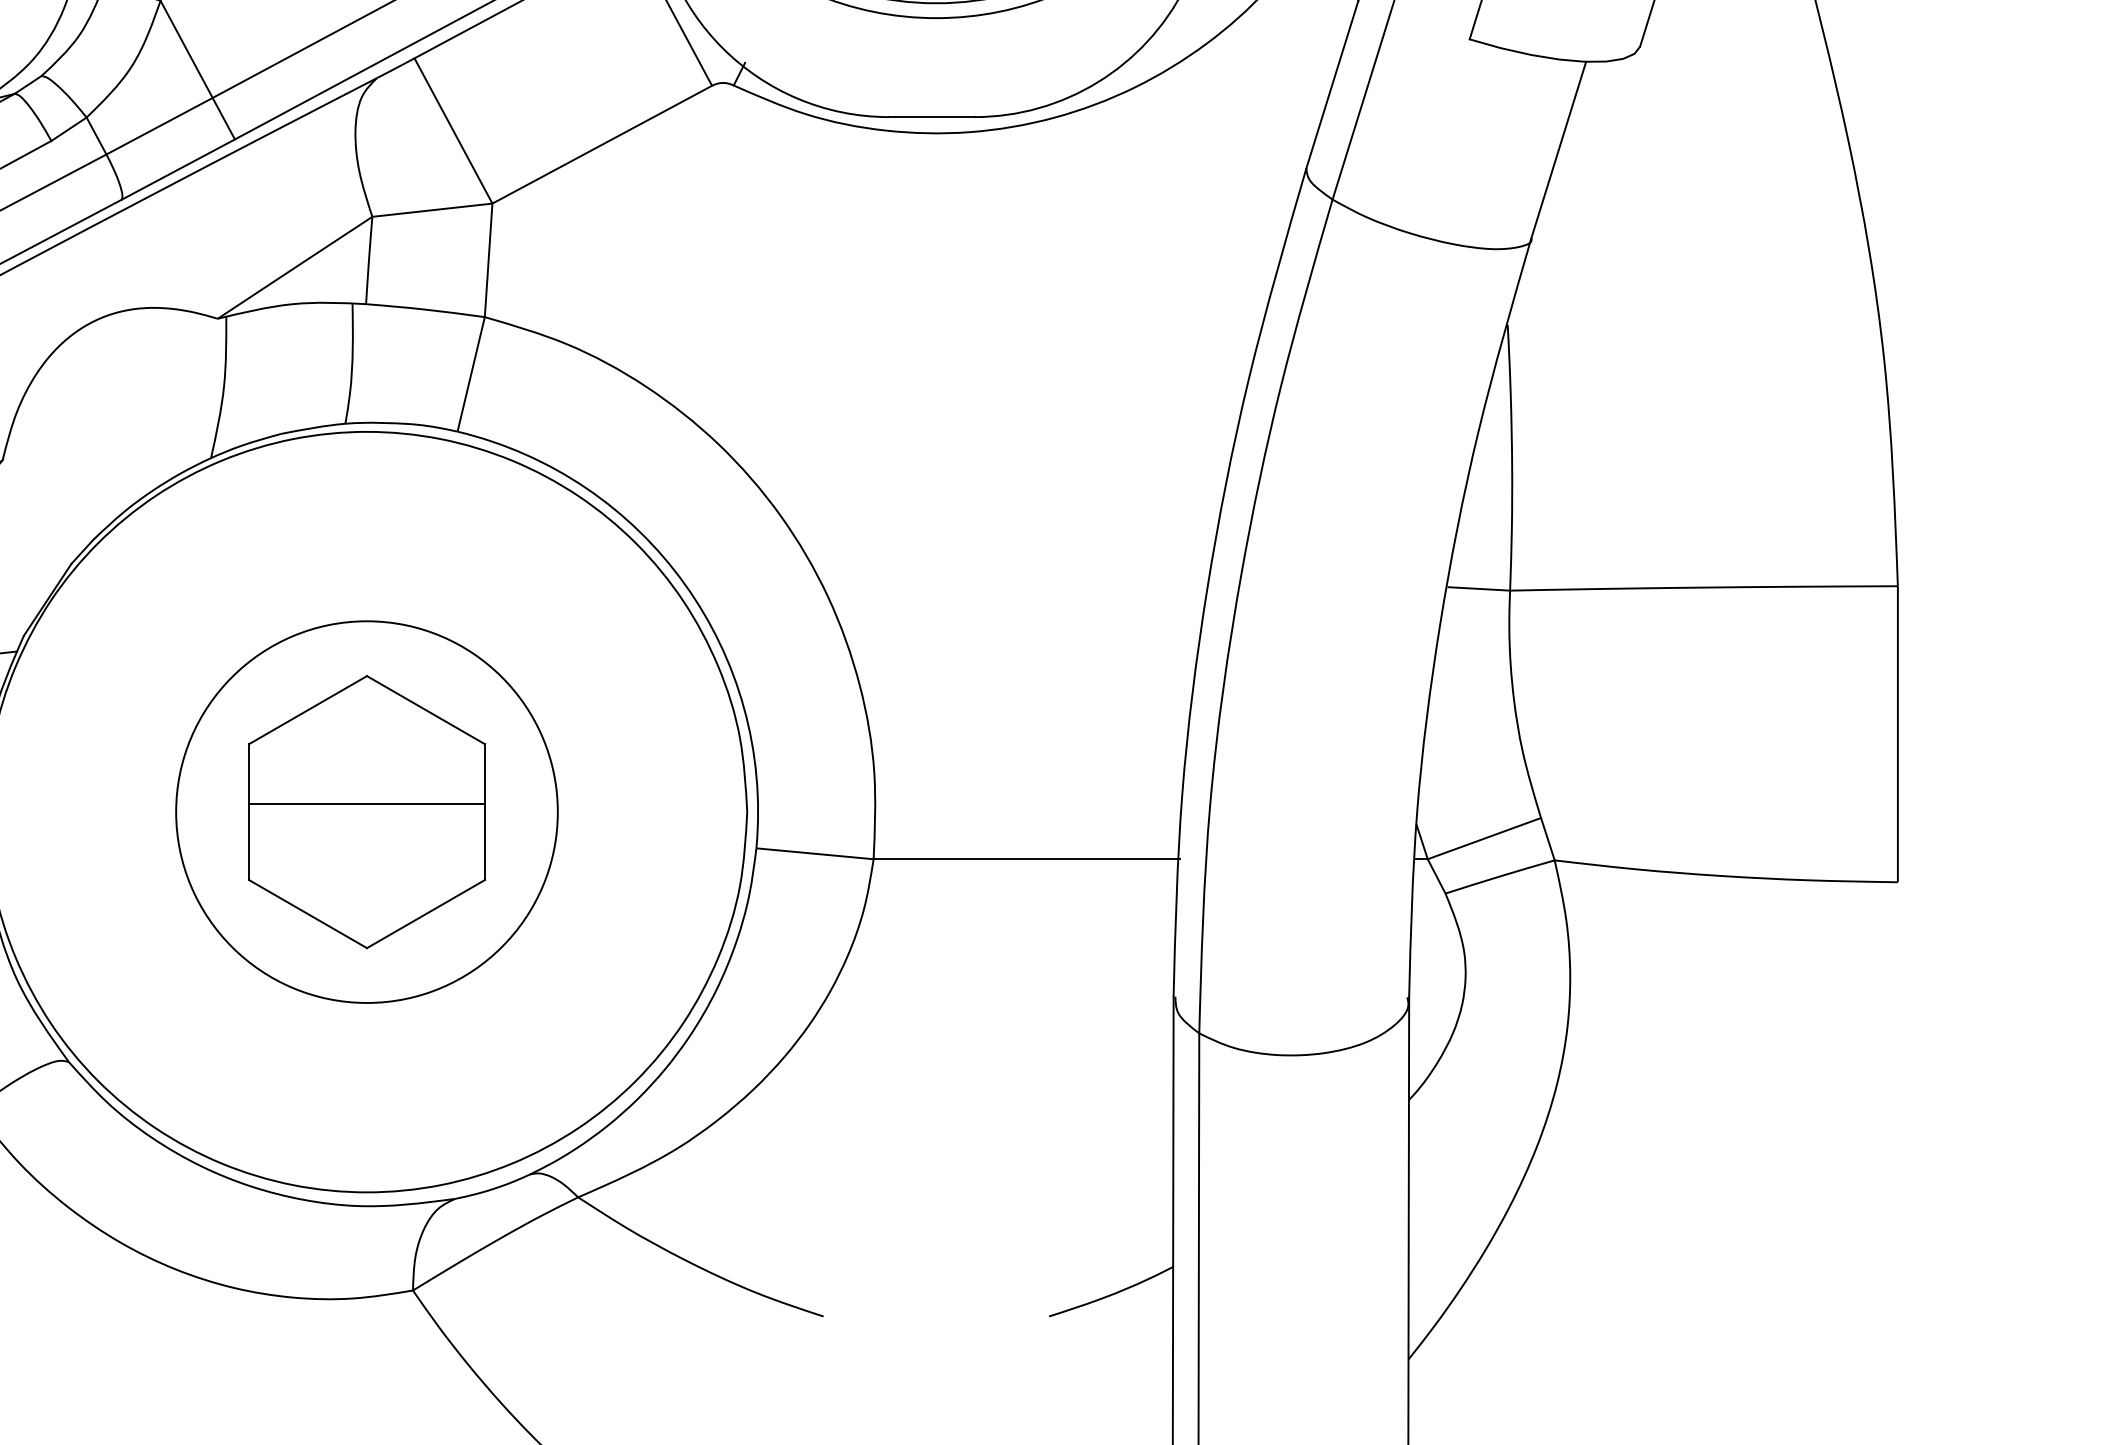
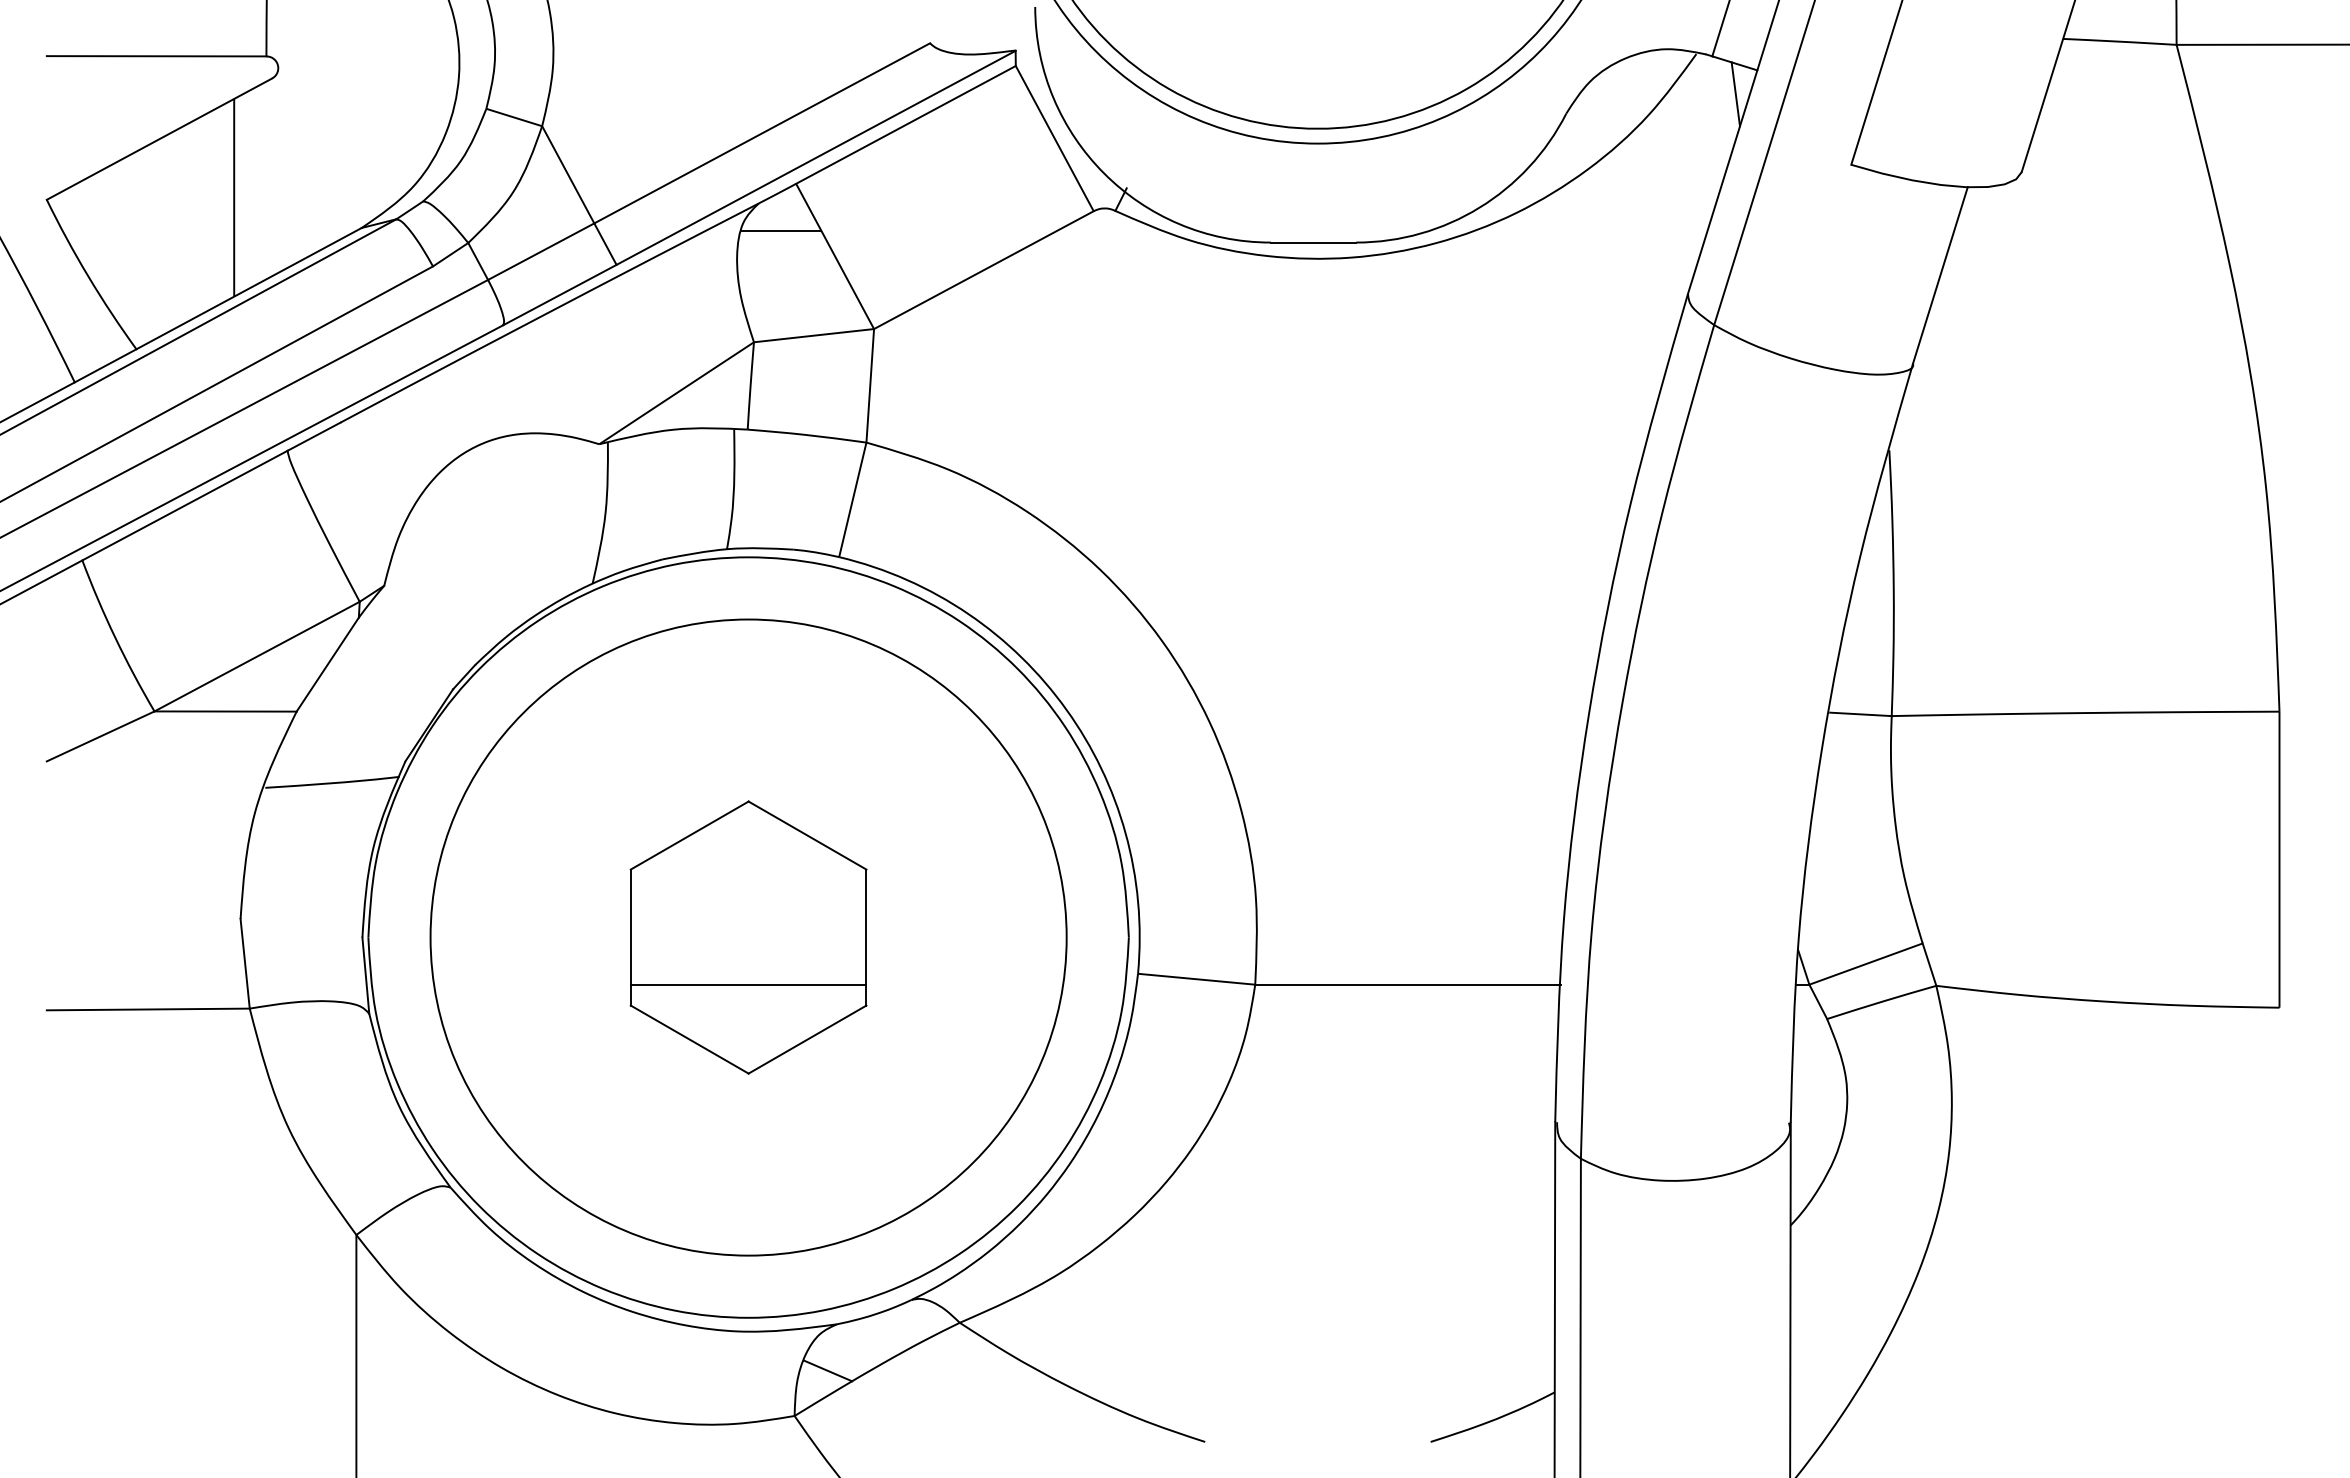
line: (399, 105) -> (781, 230), added
line: (366, 804) -> (748, 984), moved
circle: (366, 812) -> (748, 937), size x1.67
line: (445, 1245) -> (827, 1370), added

